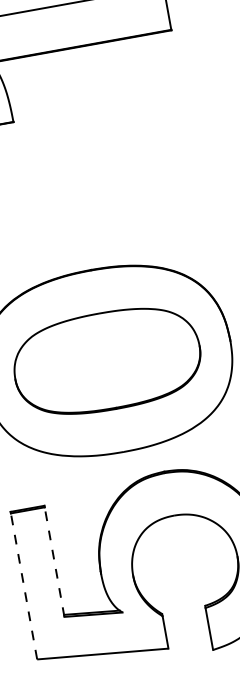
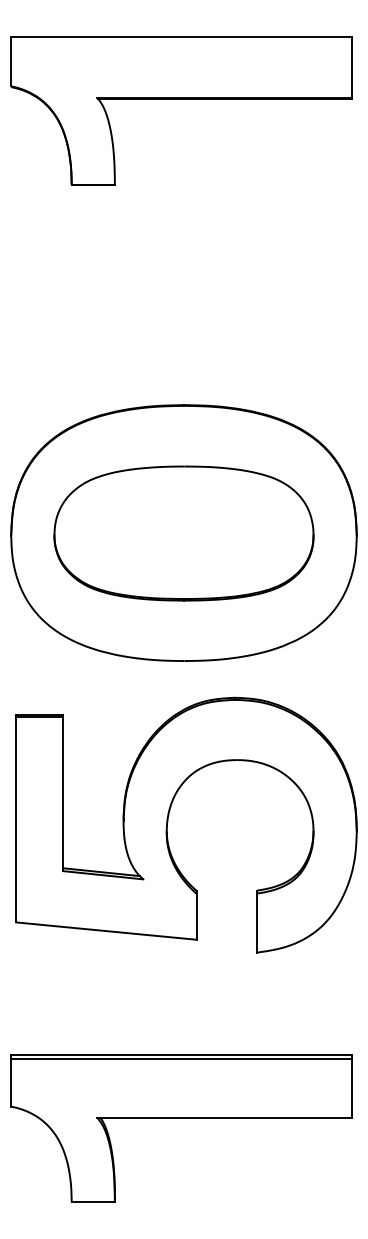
line: (54, 561) -> (63, 793), dashed -> solid
line: (24, 586) -> (15, 819), dashed -> solid

